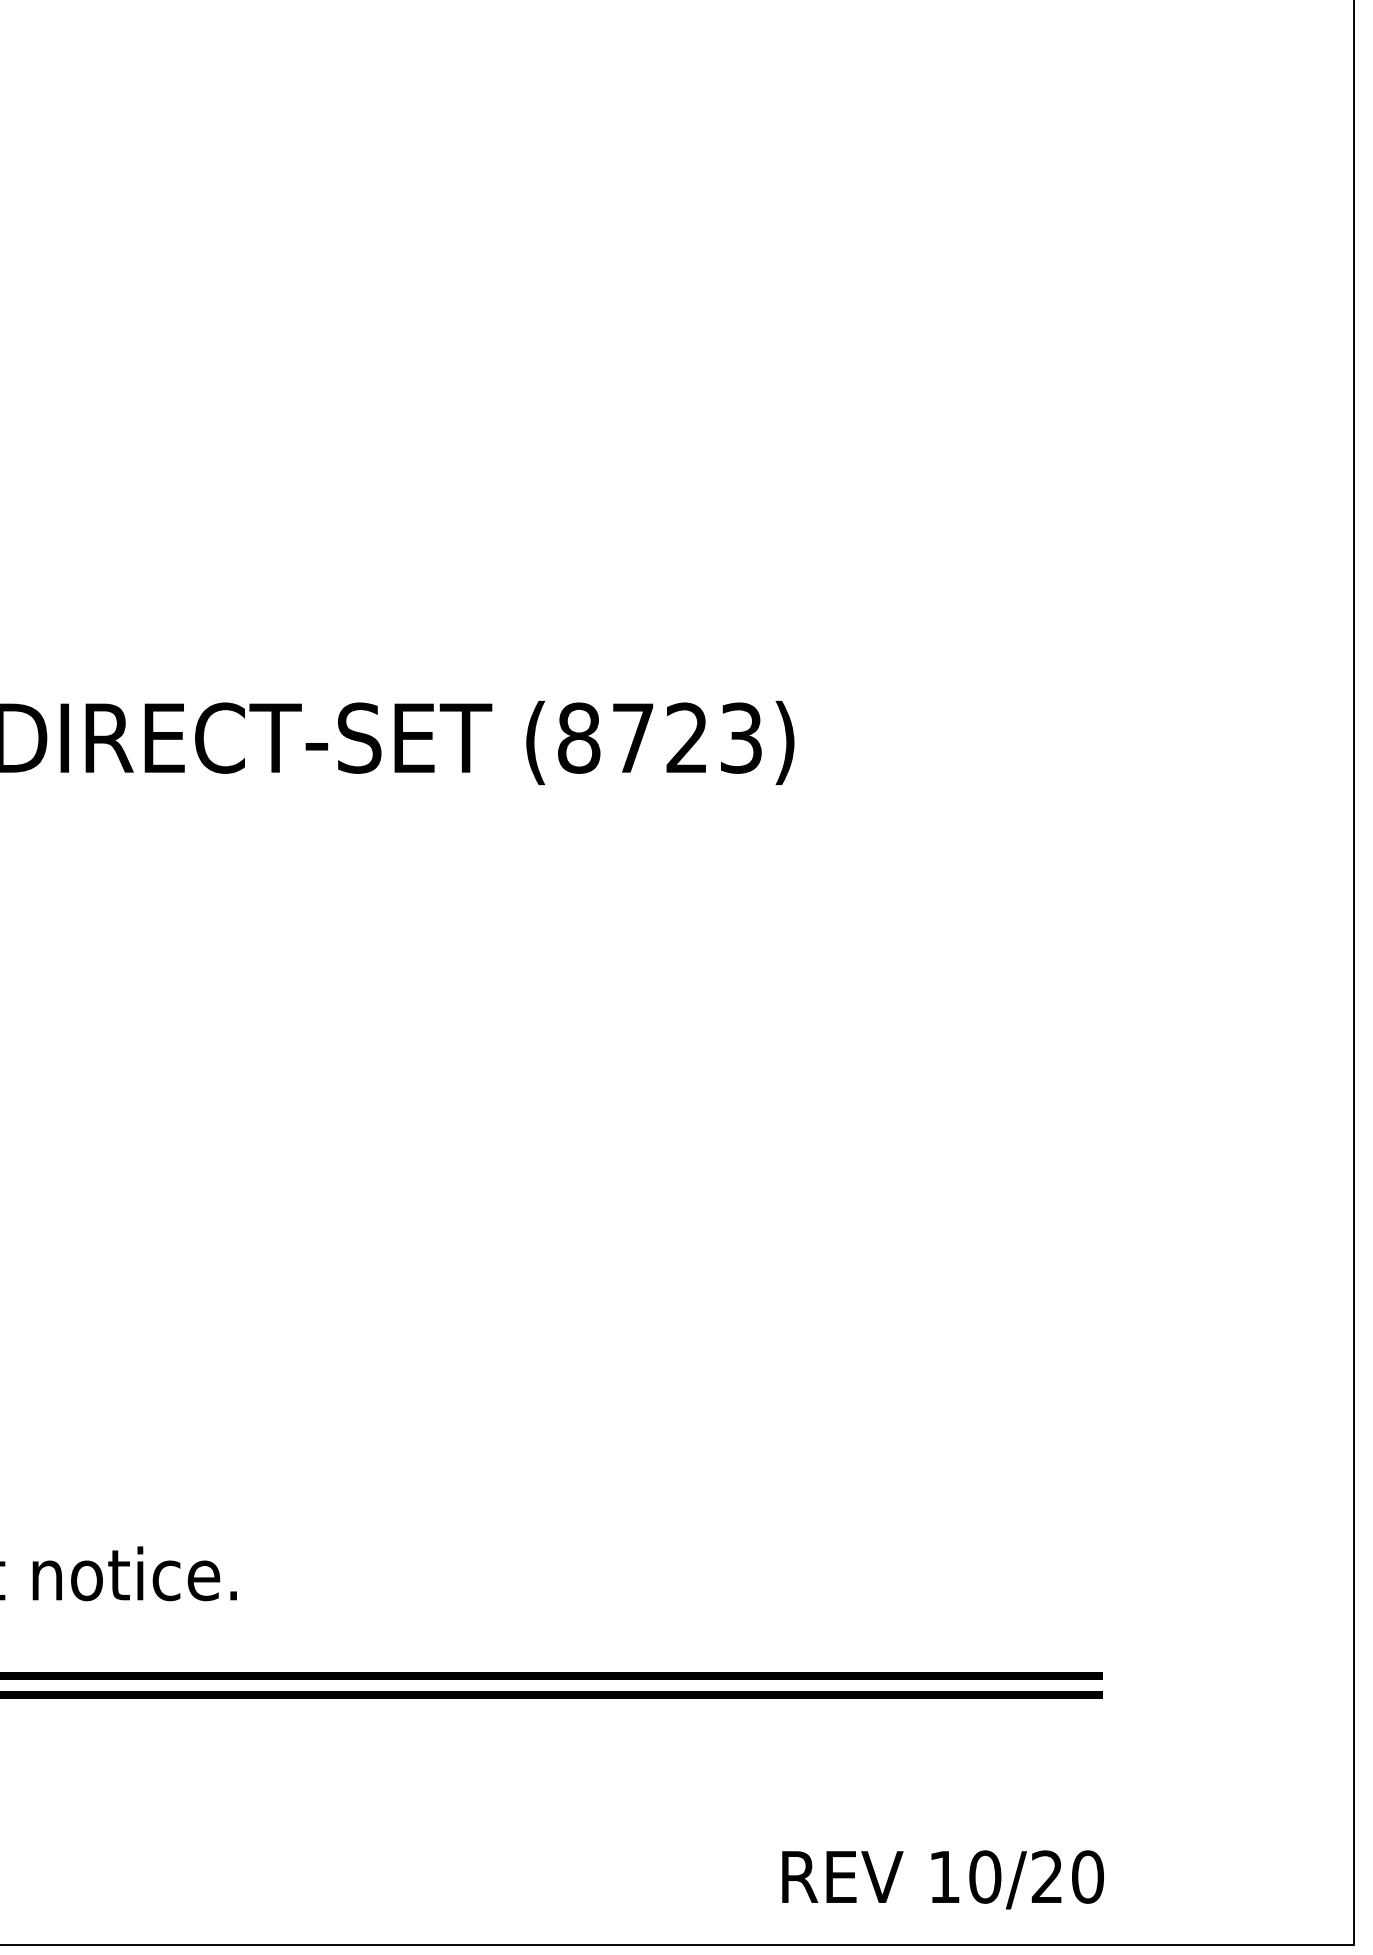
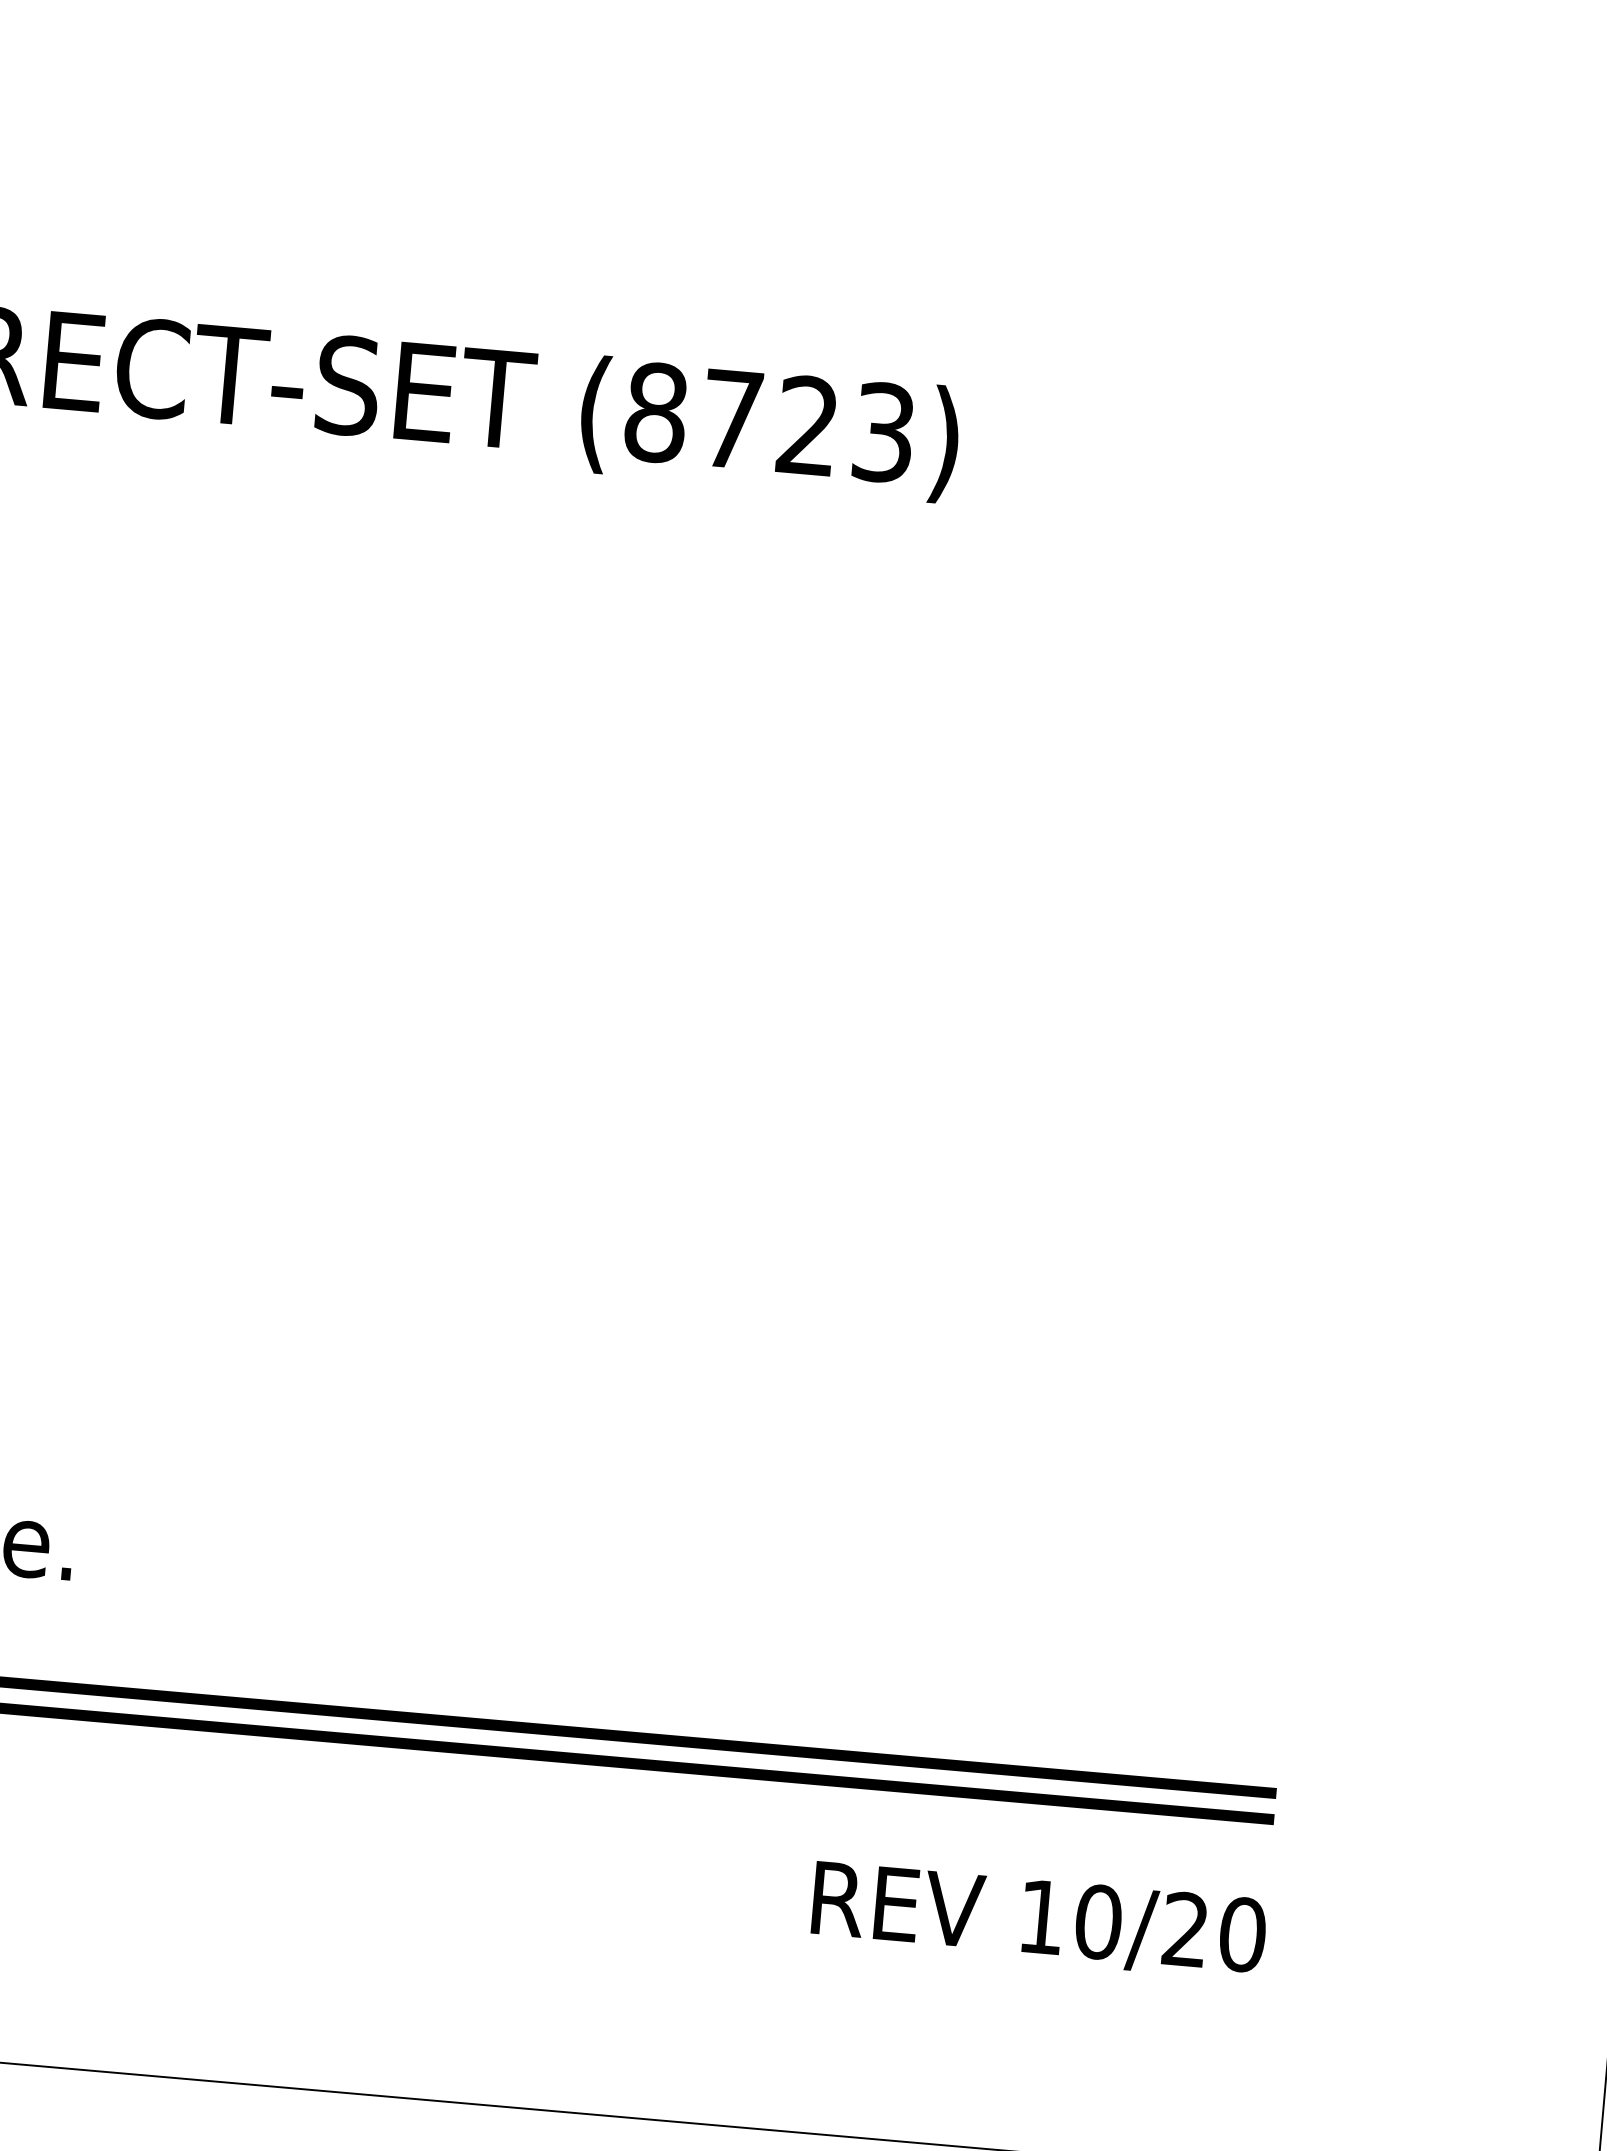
text: (942, 1879) -> (1038, 1920), moved

